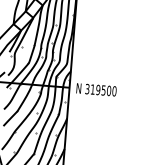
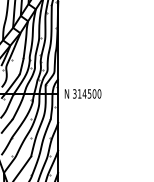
text: (98, 89) -> (84, 93), 319500 -> 314500

